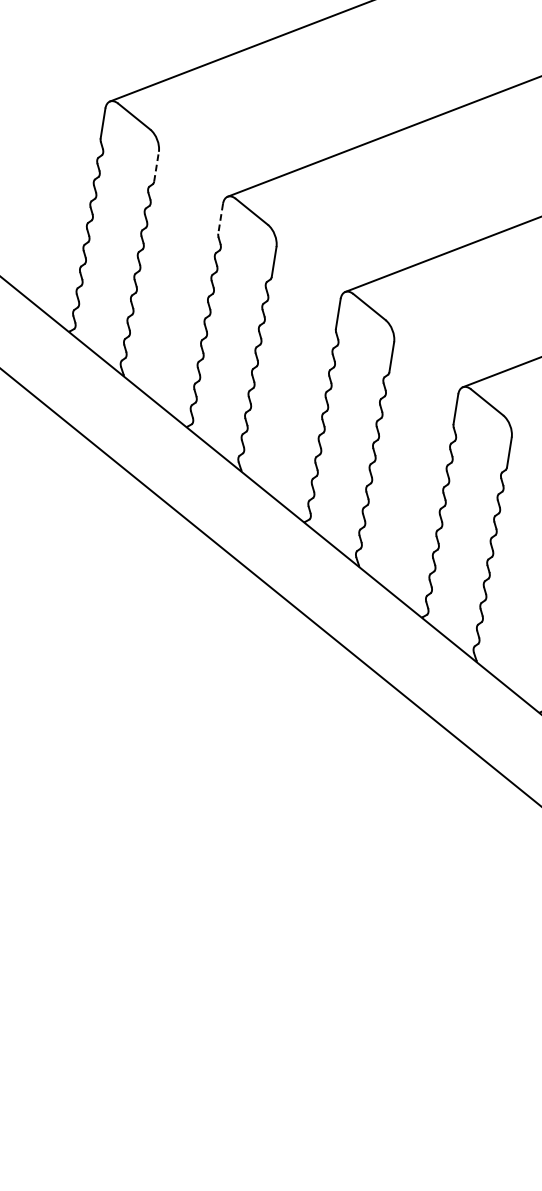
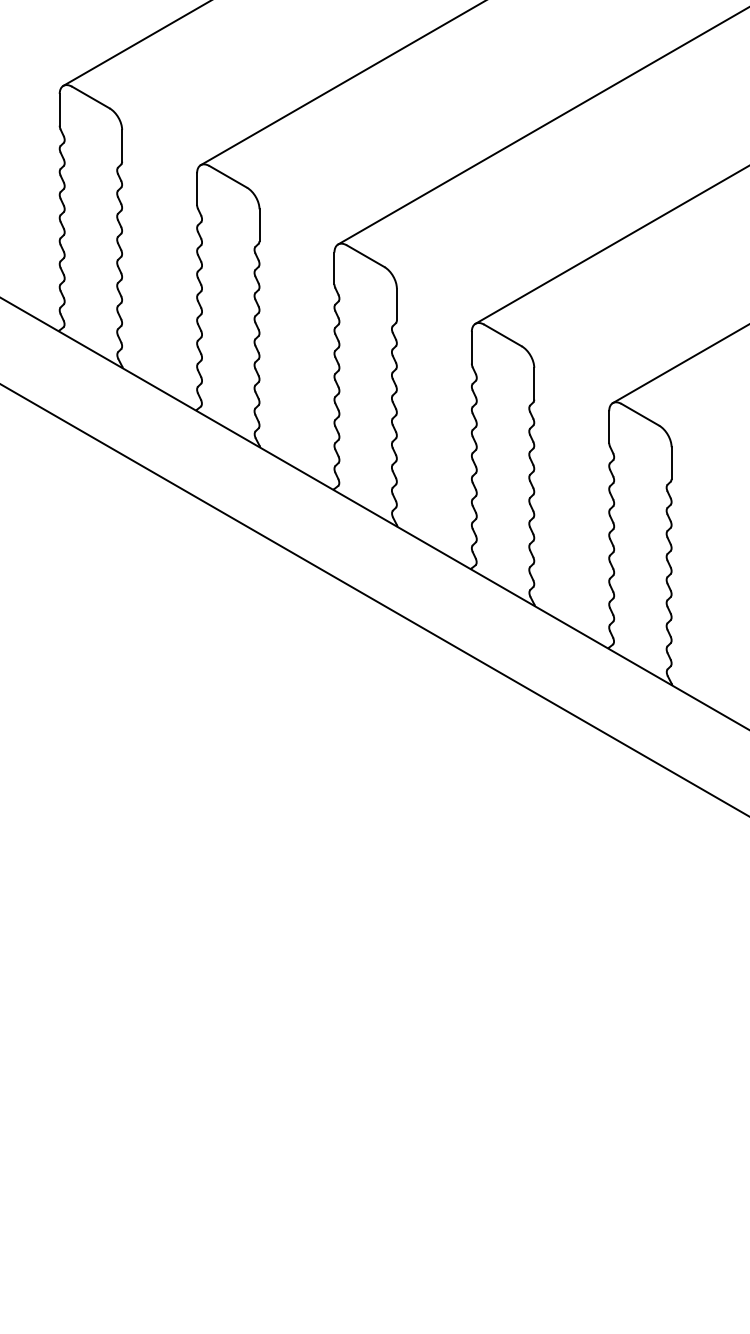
line: (156, 166) -> (122, 145), dashed -> solid
line: (221, 219) -> (197, 189), dashed -> solid

